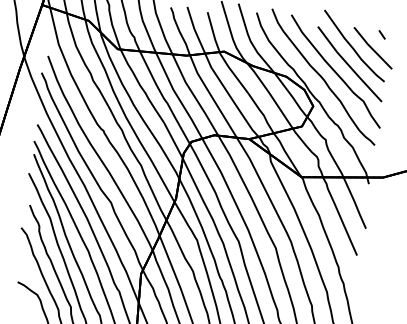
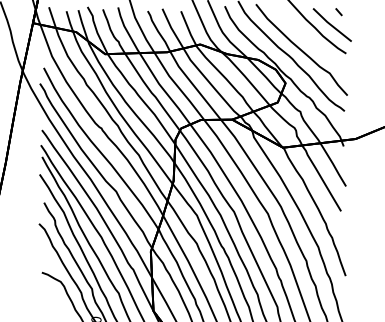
part: (349, 63) -> (313, 41), removed

